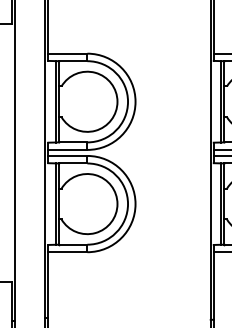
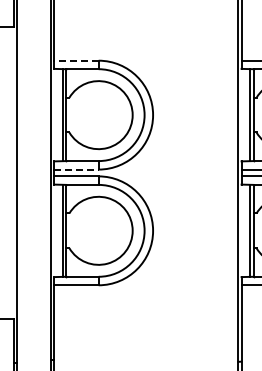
line: (67, 53) -> (76, 60), solid -> dashed
line: (68, 149) -> (77, 169), solid -> dashed

